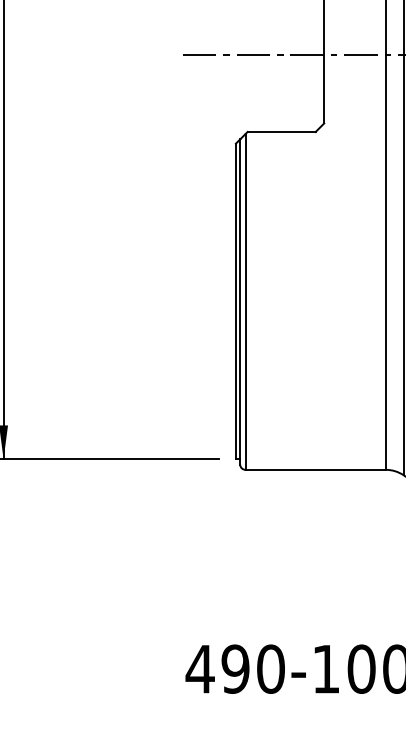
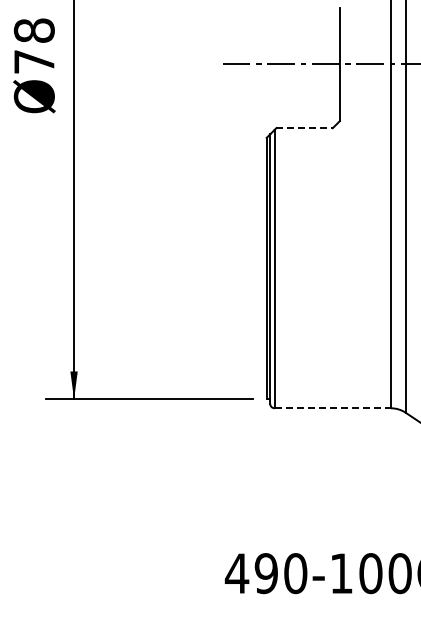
line: (282, 132) -> (305, 128), solid -> dashed
line: (316, 470) -> (333, 408), solid -> dashed

